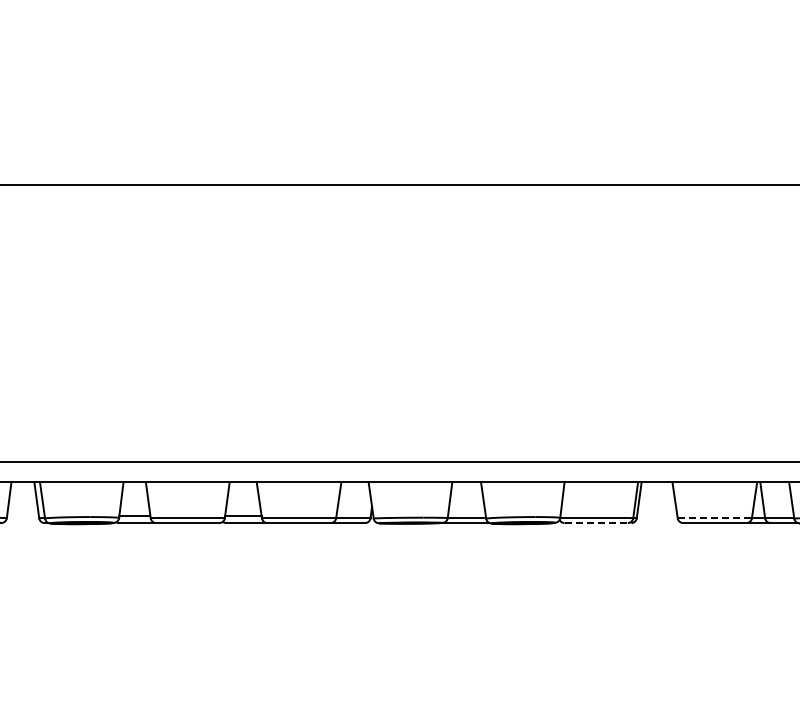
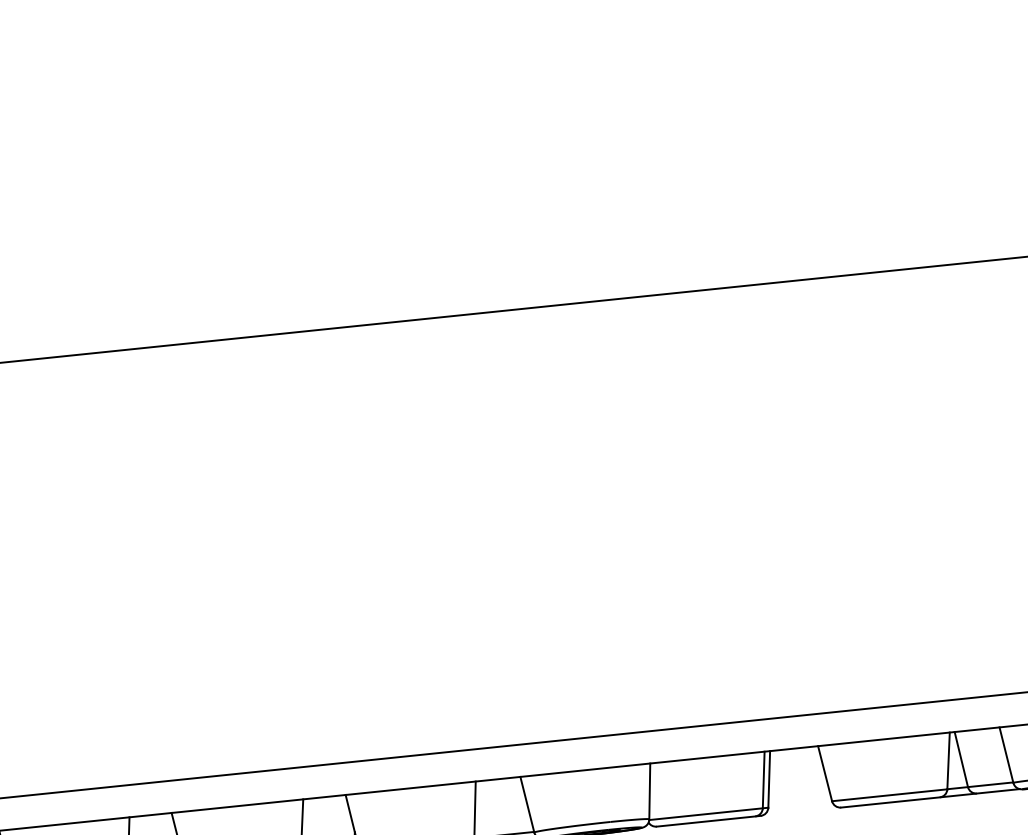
line: (715, 518) -> (890, 795), dashed -> solid
line: (598, 523) -> (709, 821), dashed -> solid

